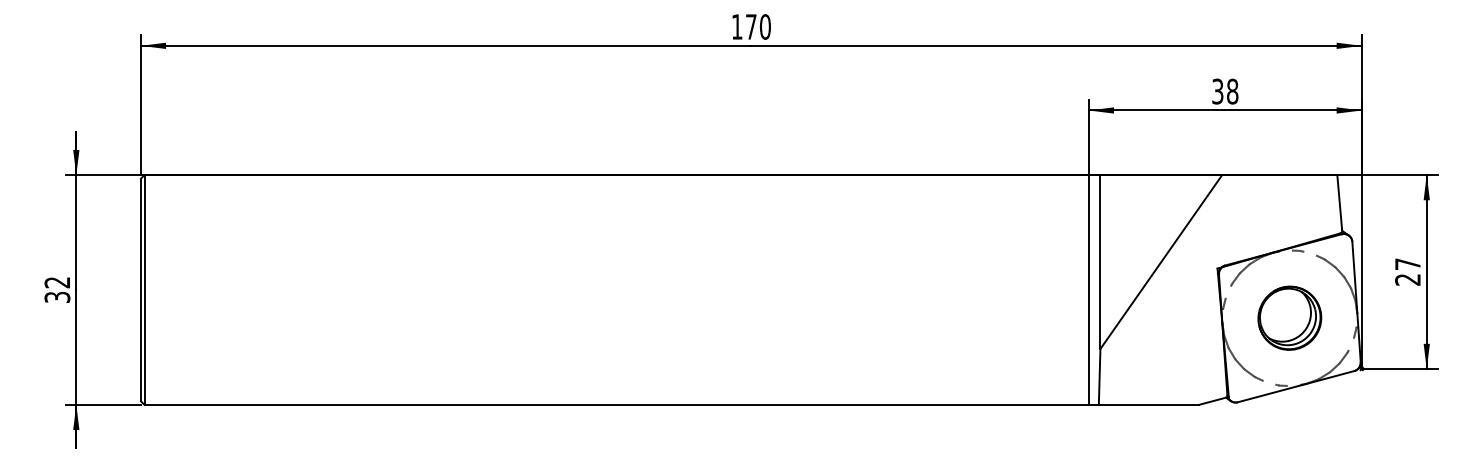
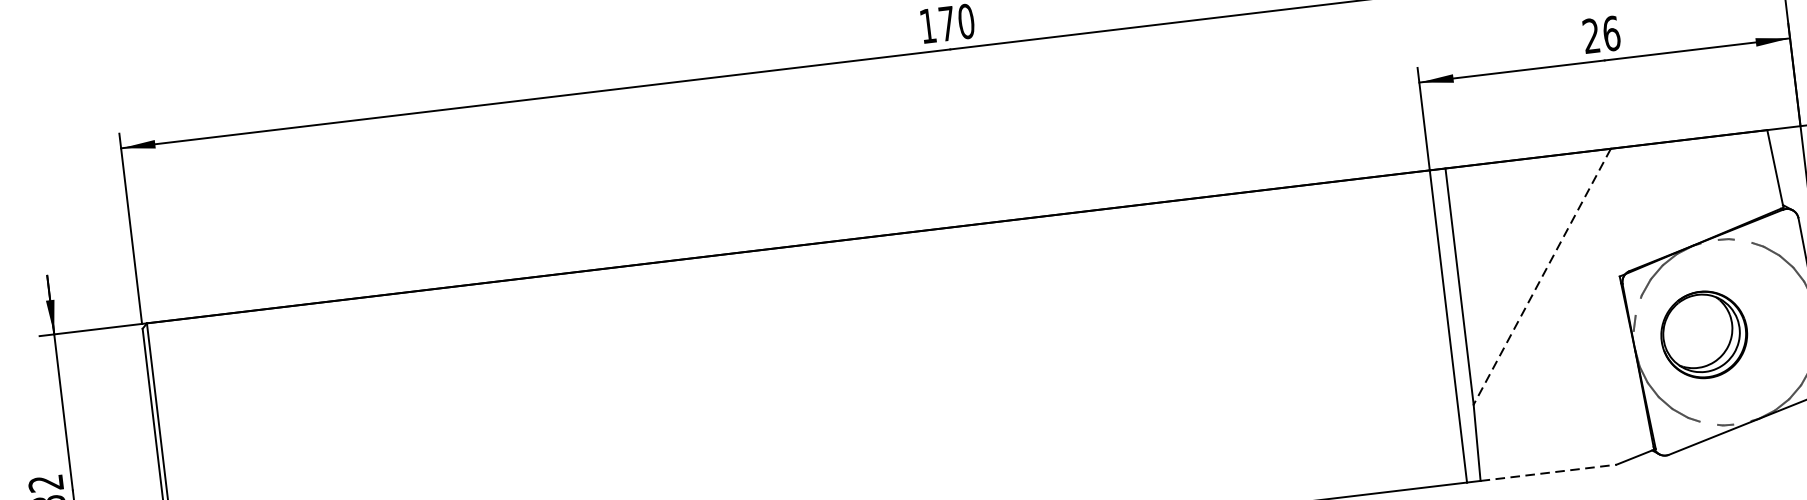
text: (1225, 91) -> (1601, 34), 38 -> 26
line: (1161, 262) -> (1542, 277), solid -> dashed
part: (1289, 317) -> (1703, 333), moved
line: (1149, 404) -> (1549, 472), solid -> dashed

